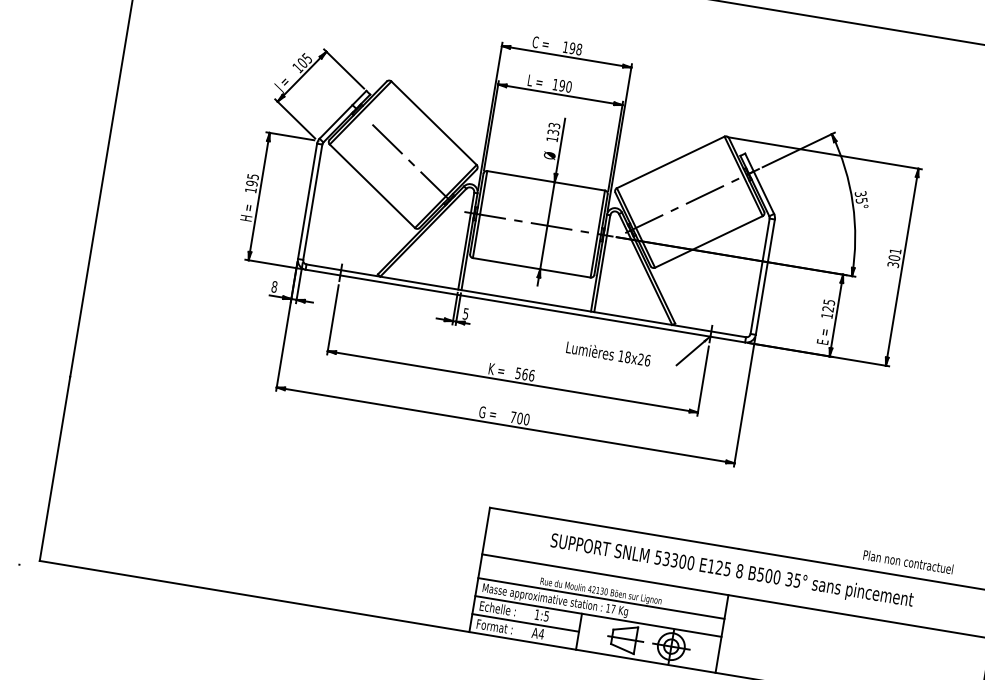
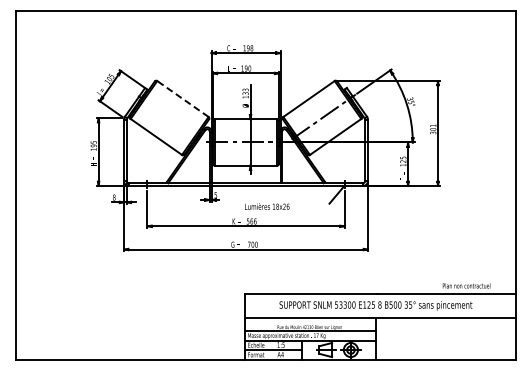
line: (433, 122) -> (182, 98), solid -> dashed
line: (412, 165) -> (175, 122), removed
text: (609, 353) -> (267, 206), moved

